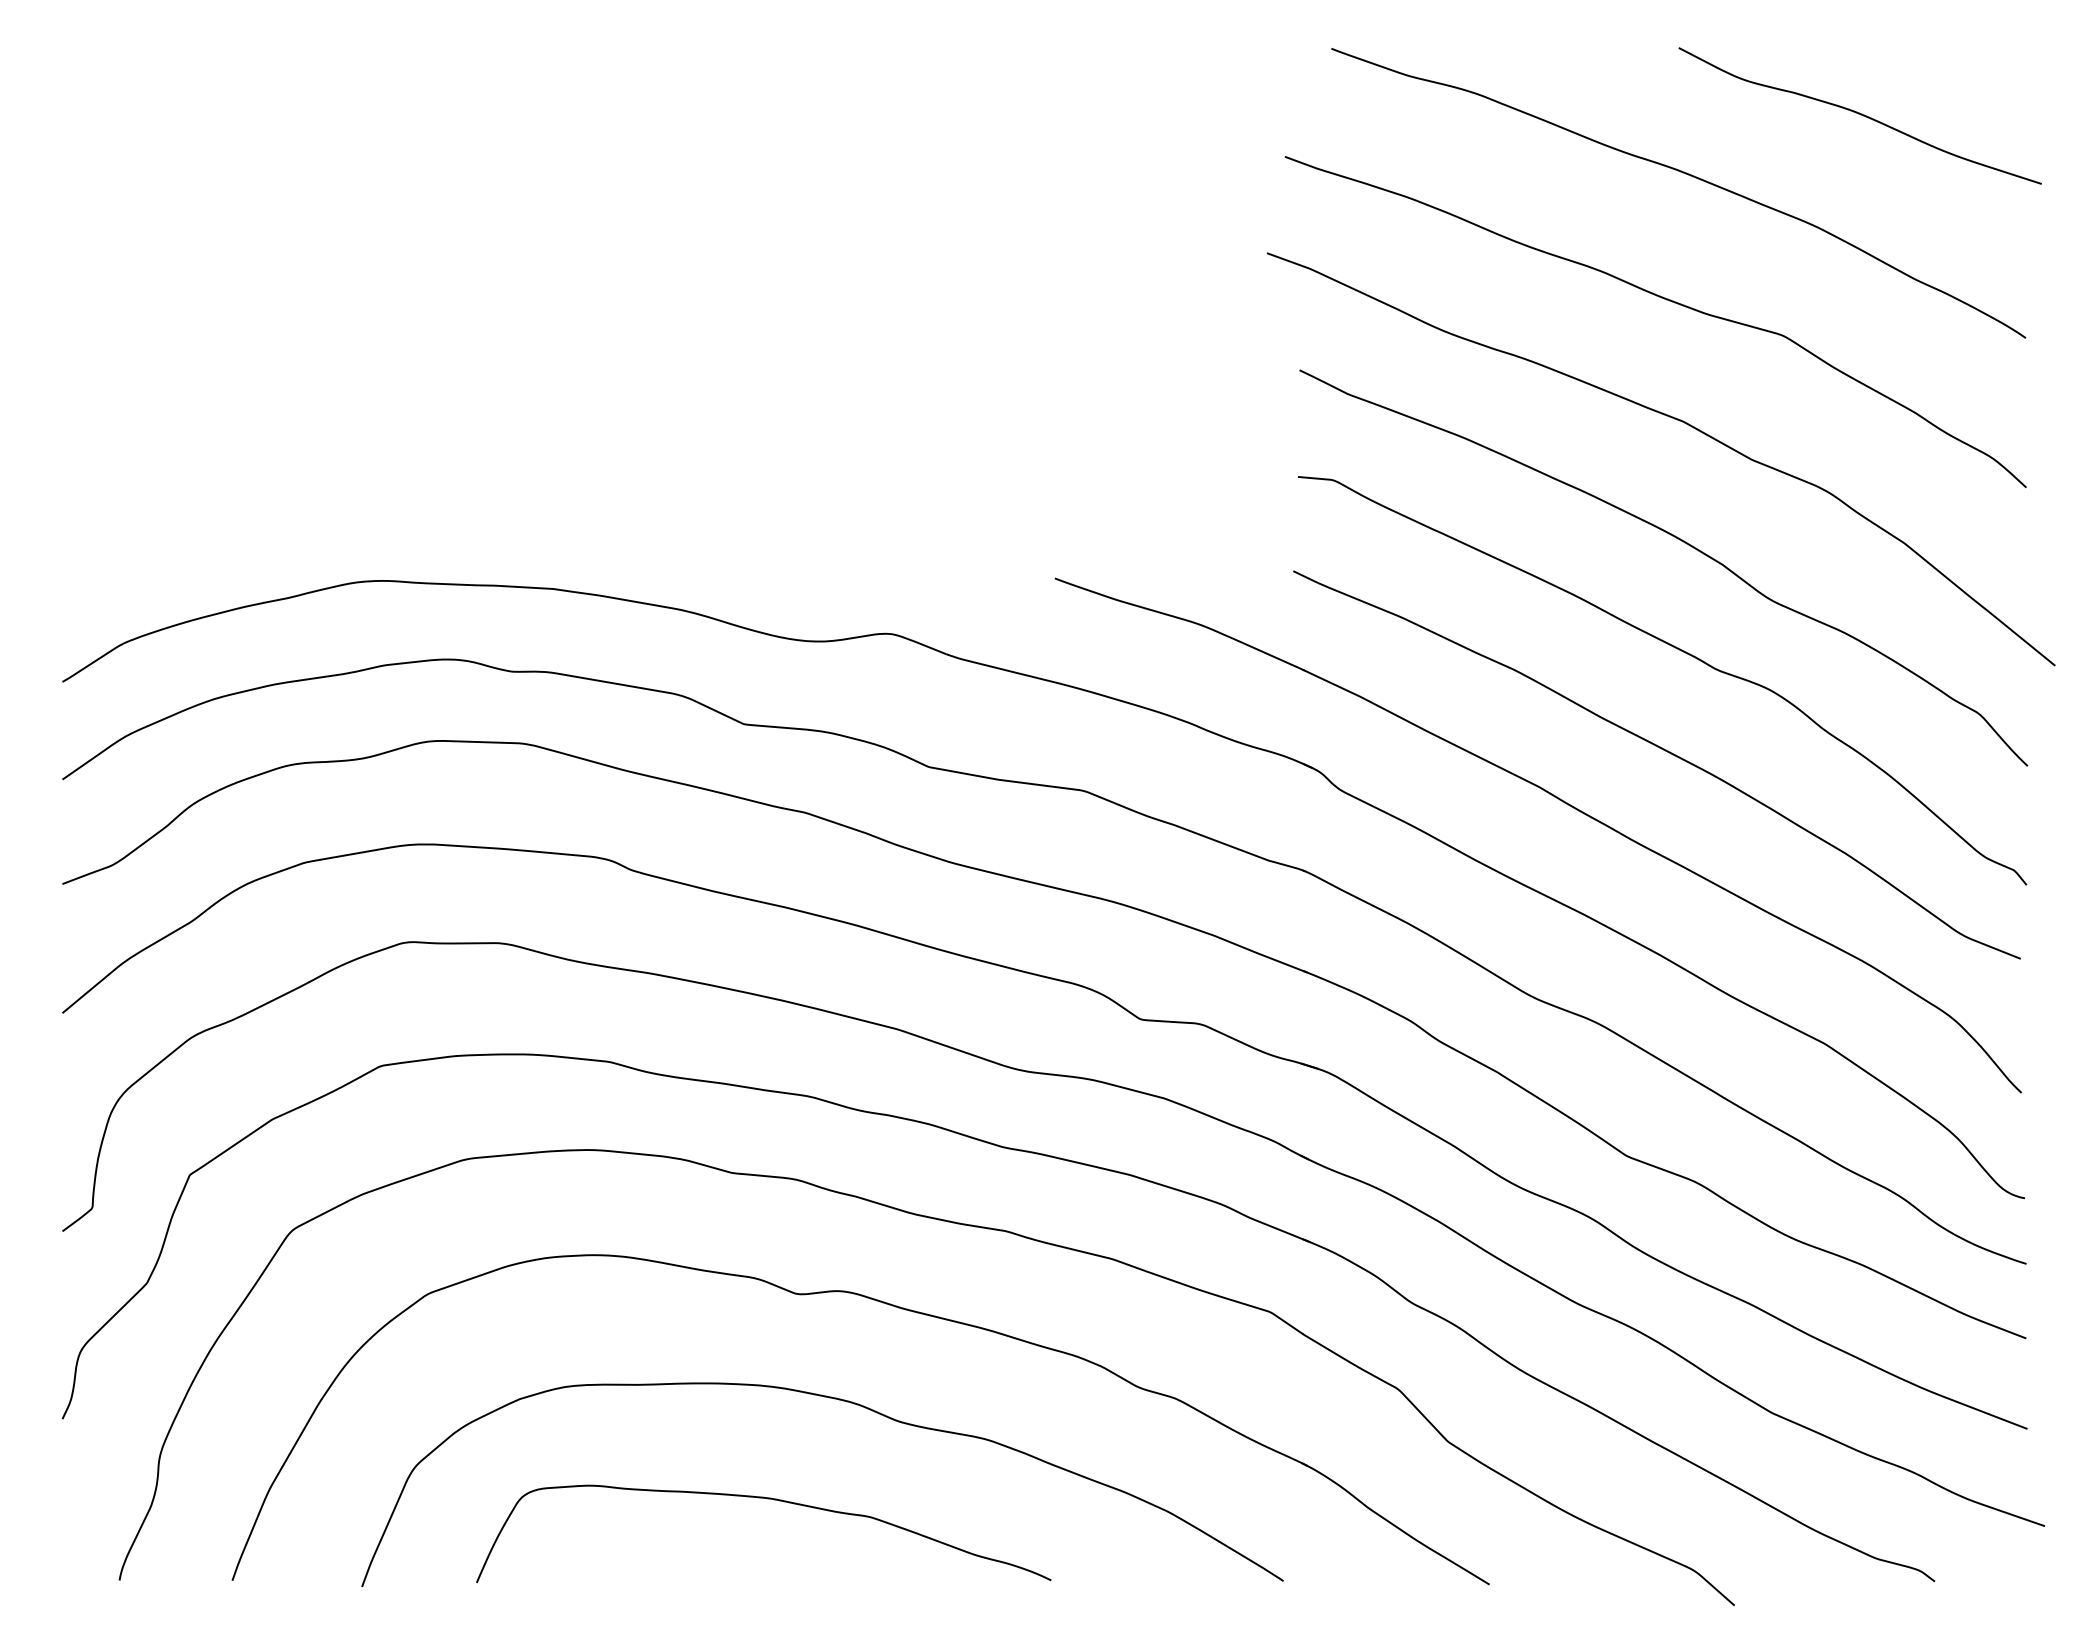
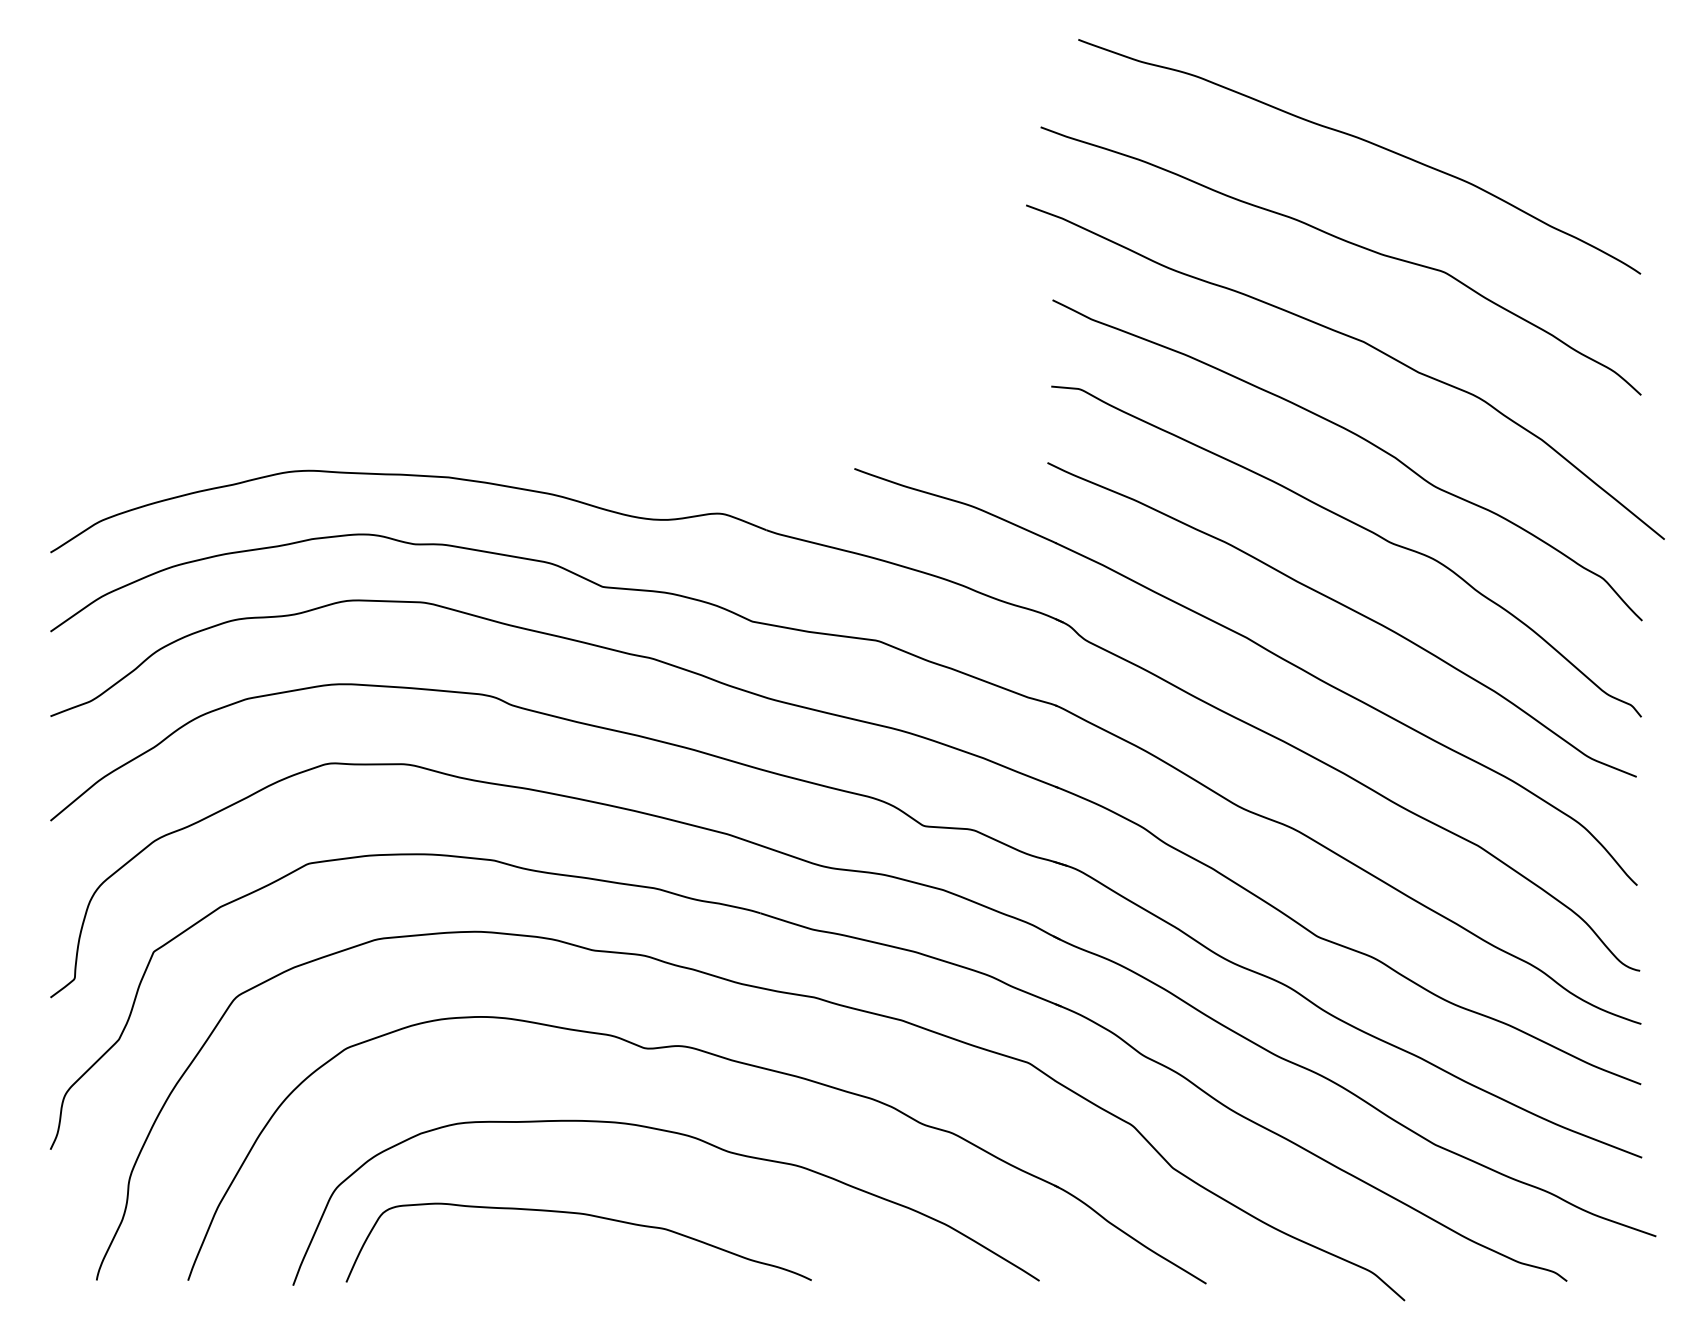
curve: (1859, 114) -> (1506, 93), removed
curve: (767, 1499) -> (581, 1214), moved

